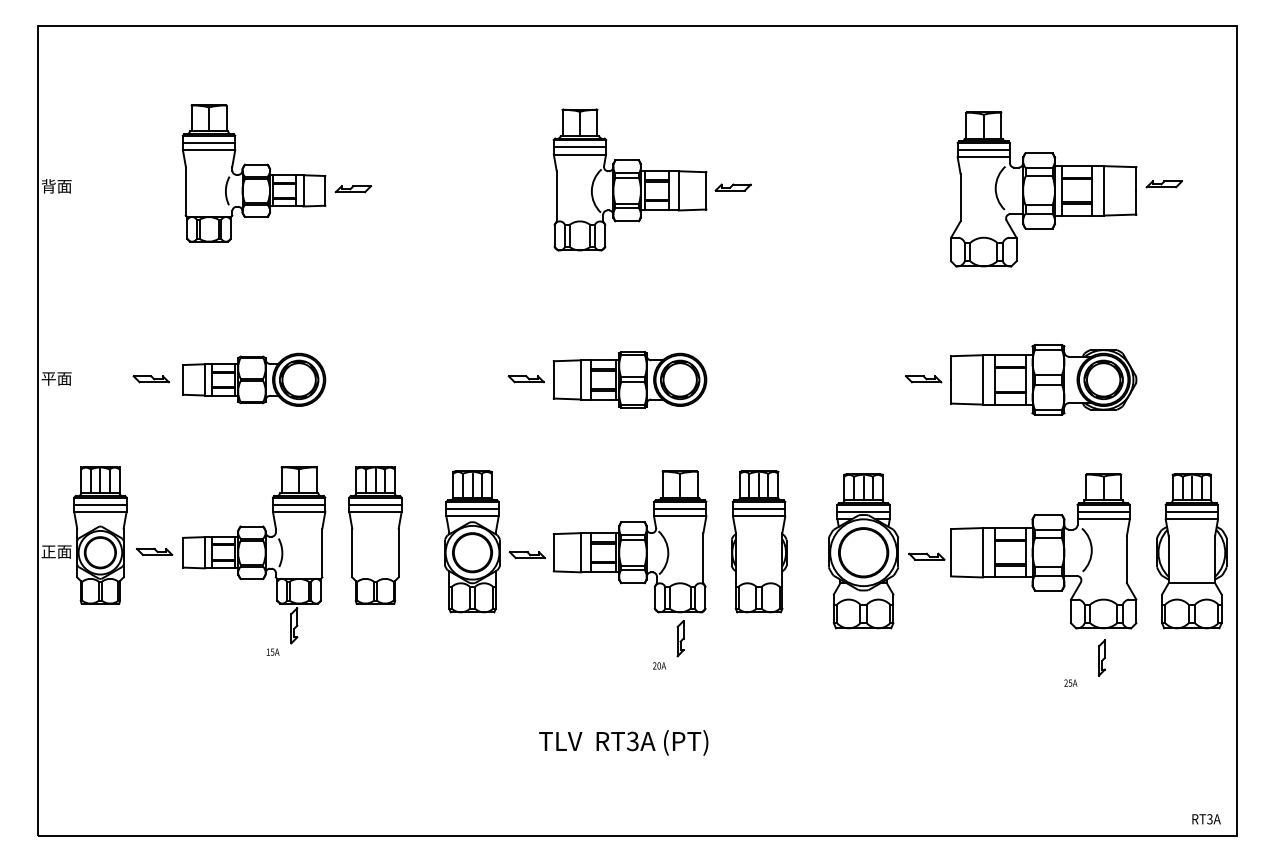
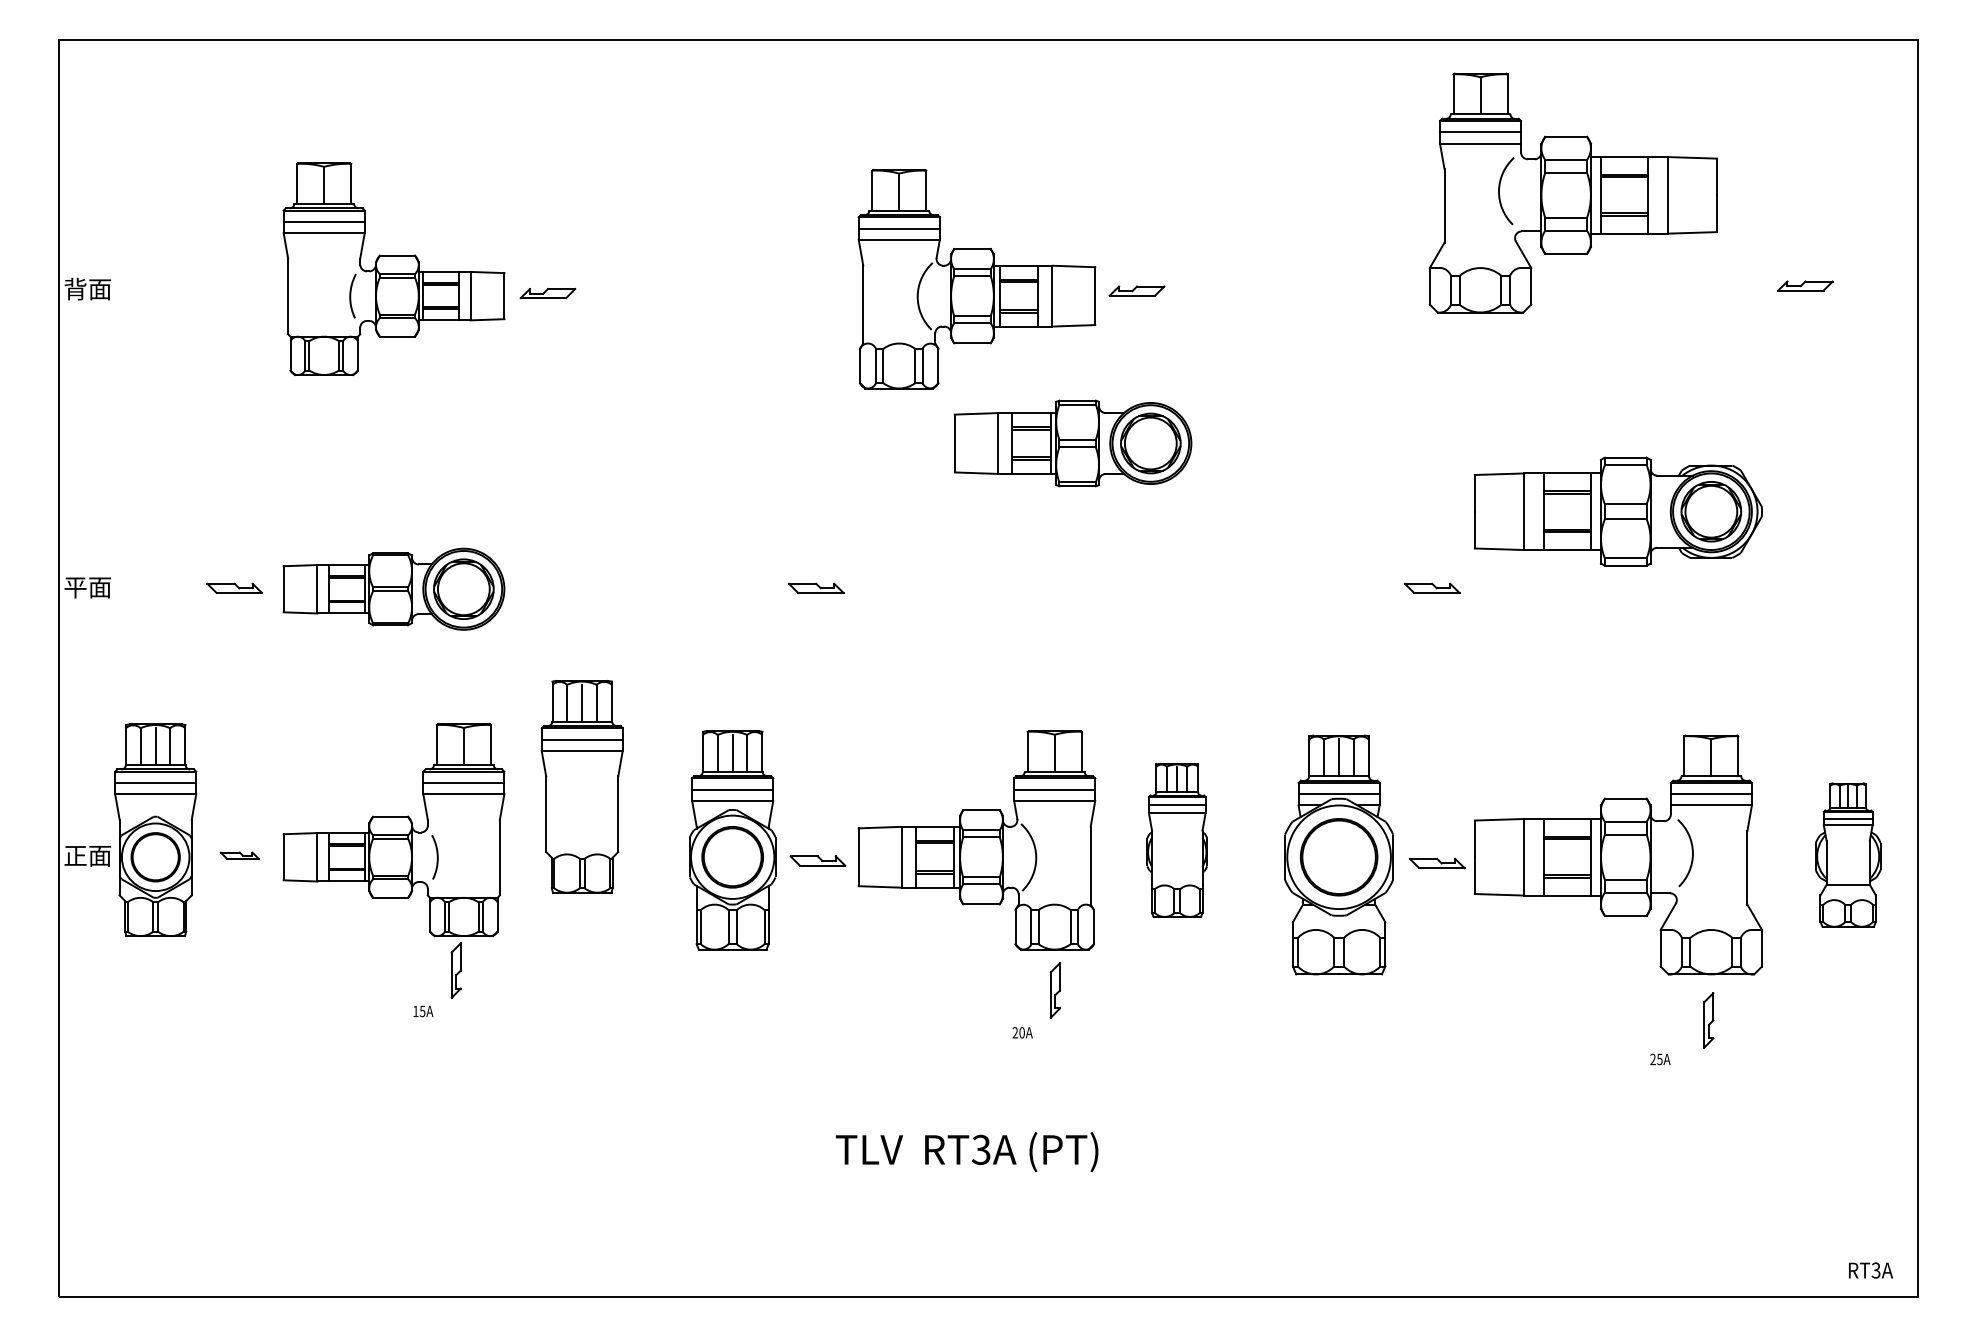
part: (1043, 189) -> (1573, 193), moved
part: (629, 379) -> (1072, 442), moved
part: (1043, 379) -> (1618, 511), moved
part: (375, 535) -> (582, 787), moved
part: (759, 541) -> (1177, 839), size x0.7
part: (154, 551) -> (239, 855), size x0.7
part: (1191, 551) -> (1847, 855), size x0.6

